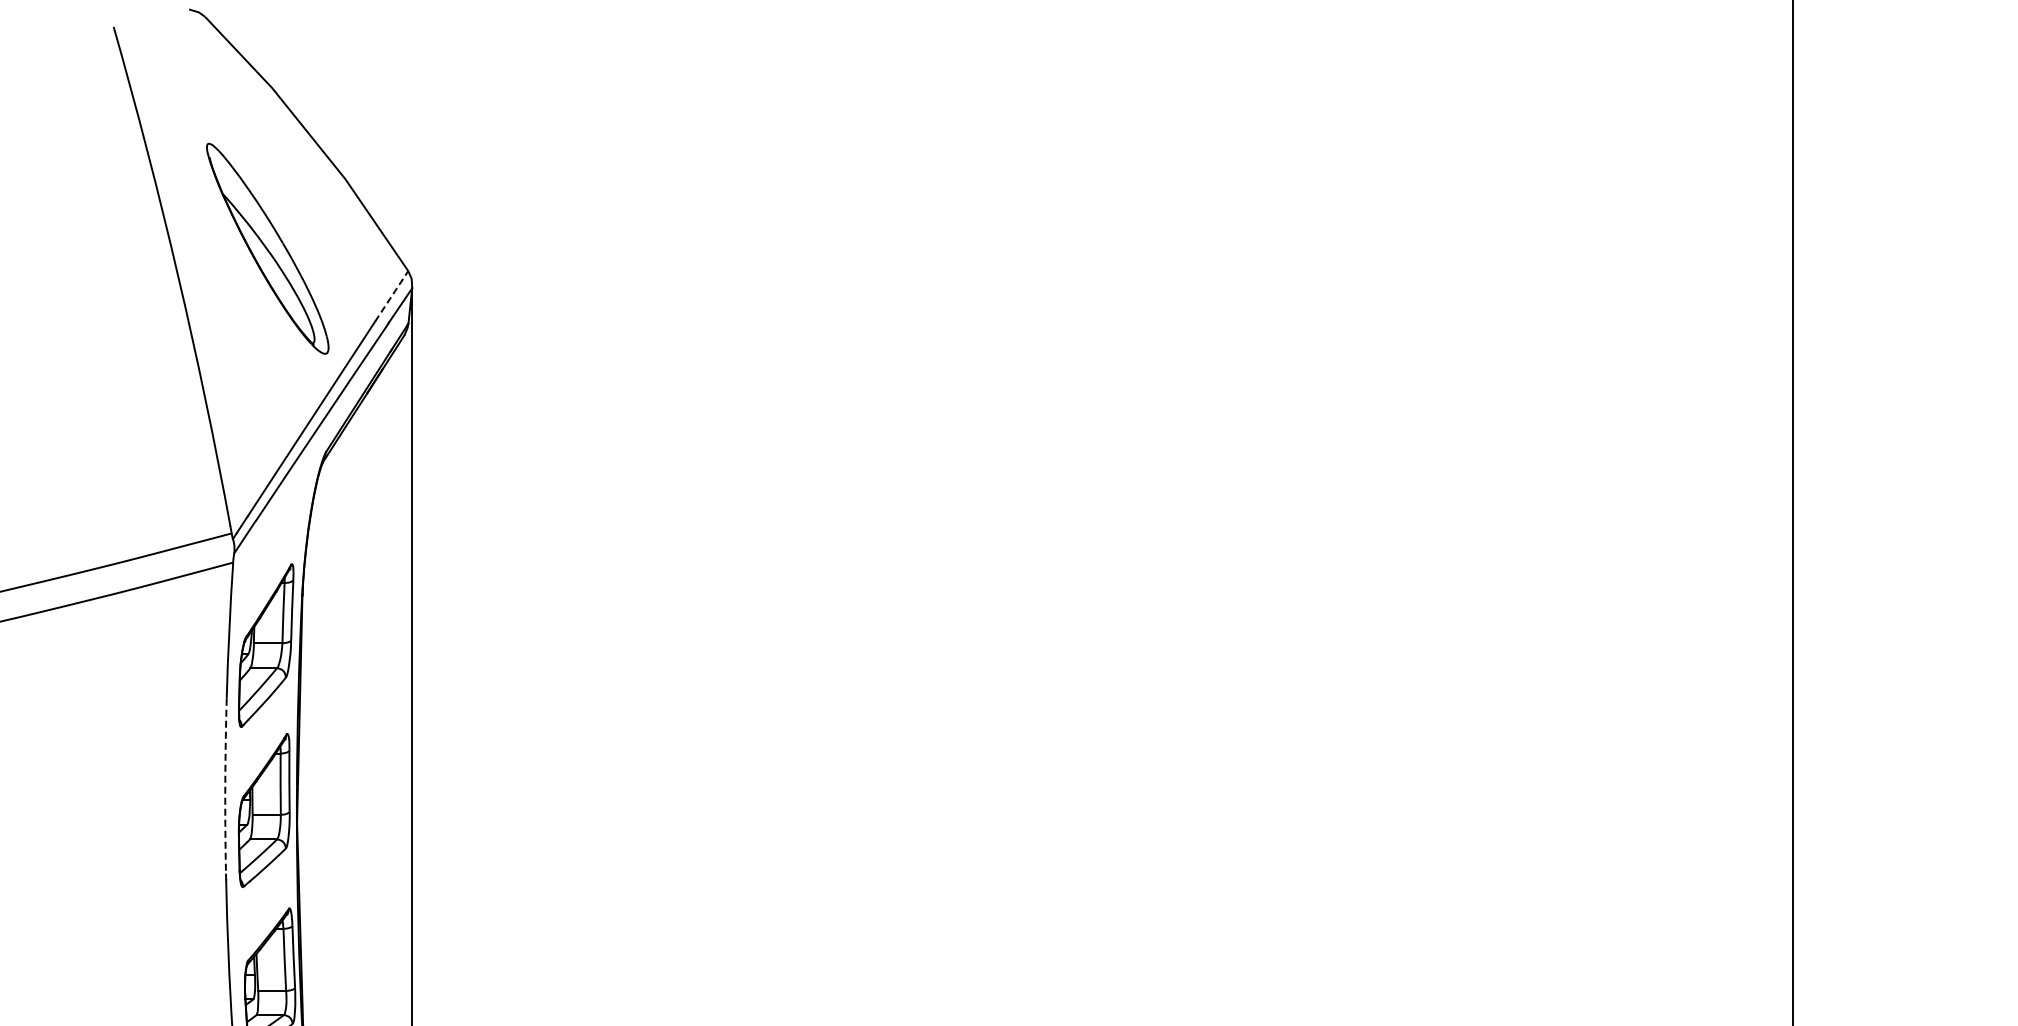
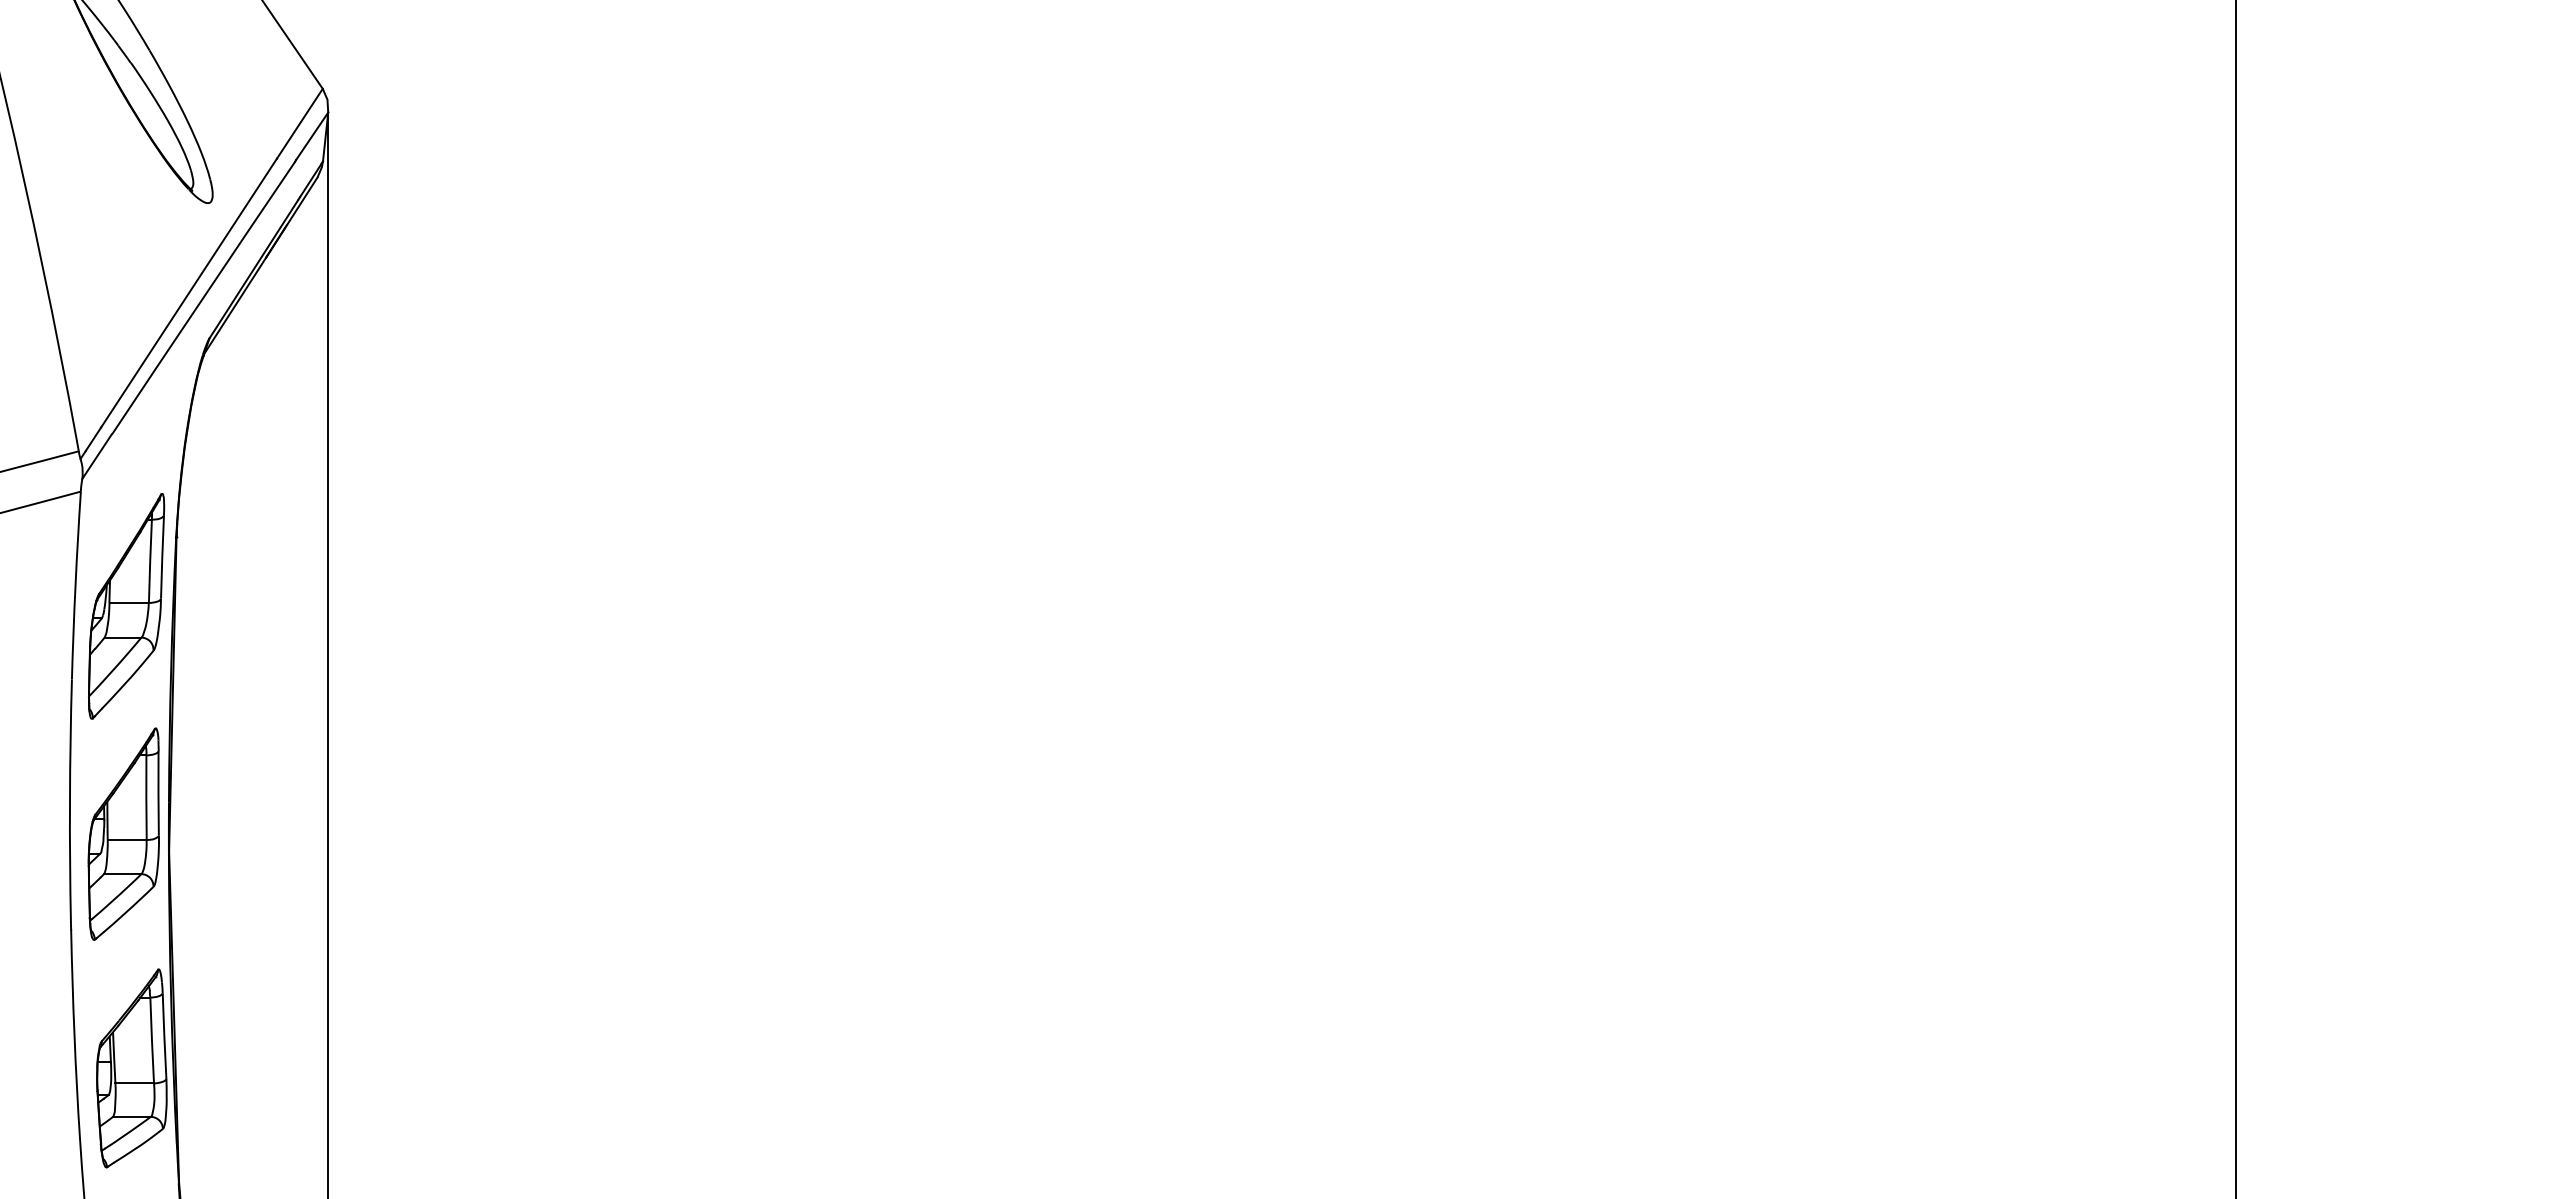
line: (392, 295) -> (300, 122), dashed -> solid
arc: (225, 786) -> (70, 800), dashed -> solid

